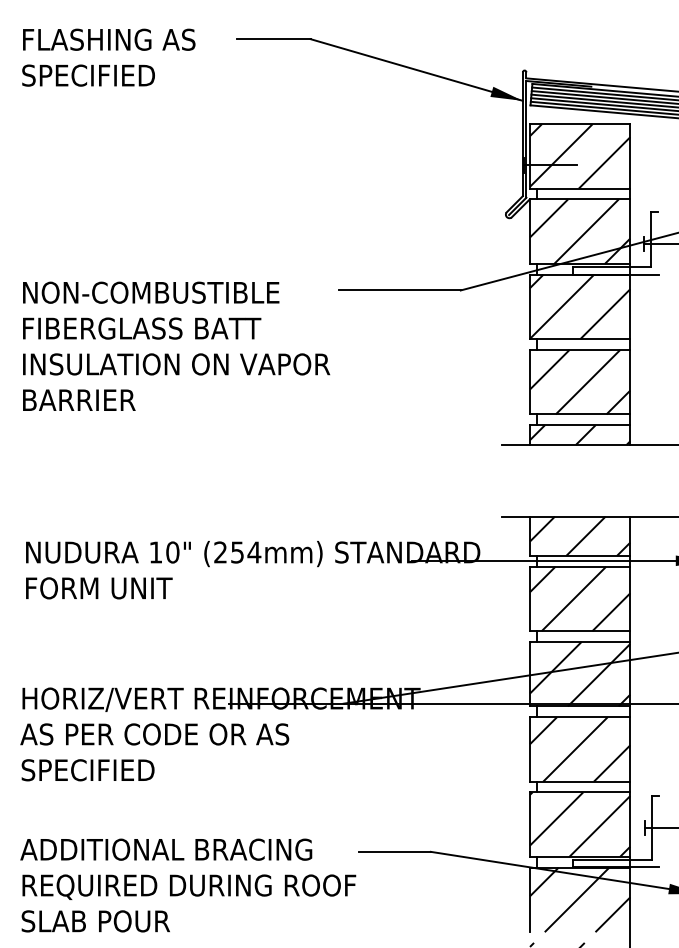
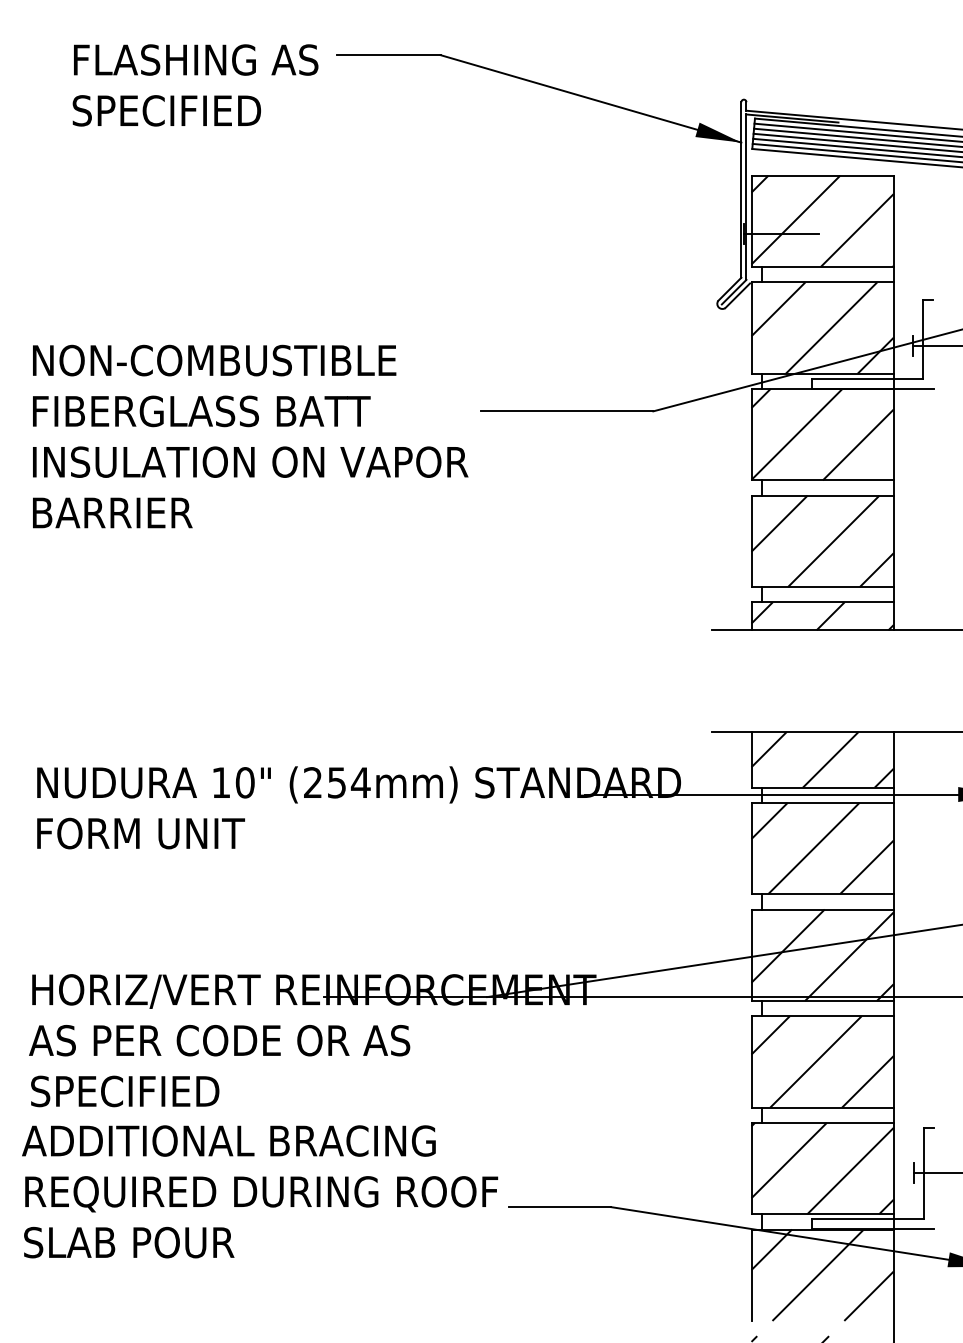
text: (108, 57) -> (195, 85), moved
text: (176, 346) -> (250, 436), moved
text: (188, 885) -> (260, 1191), moved

